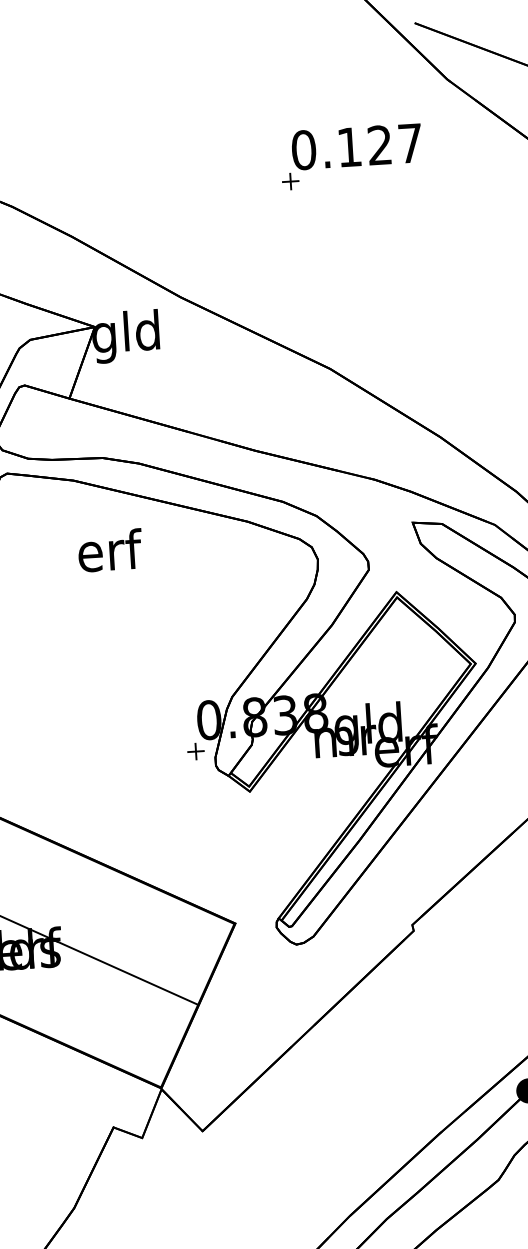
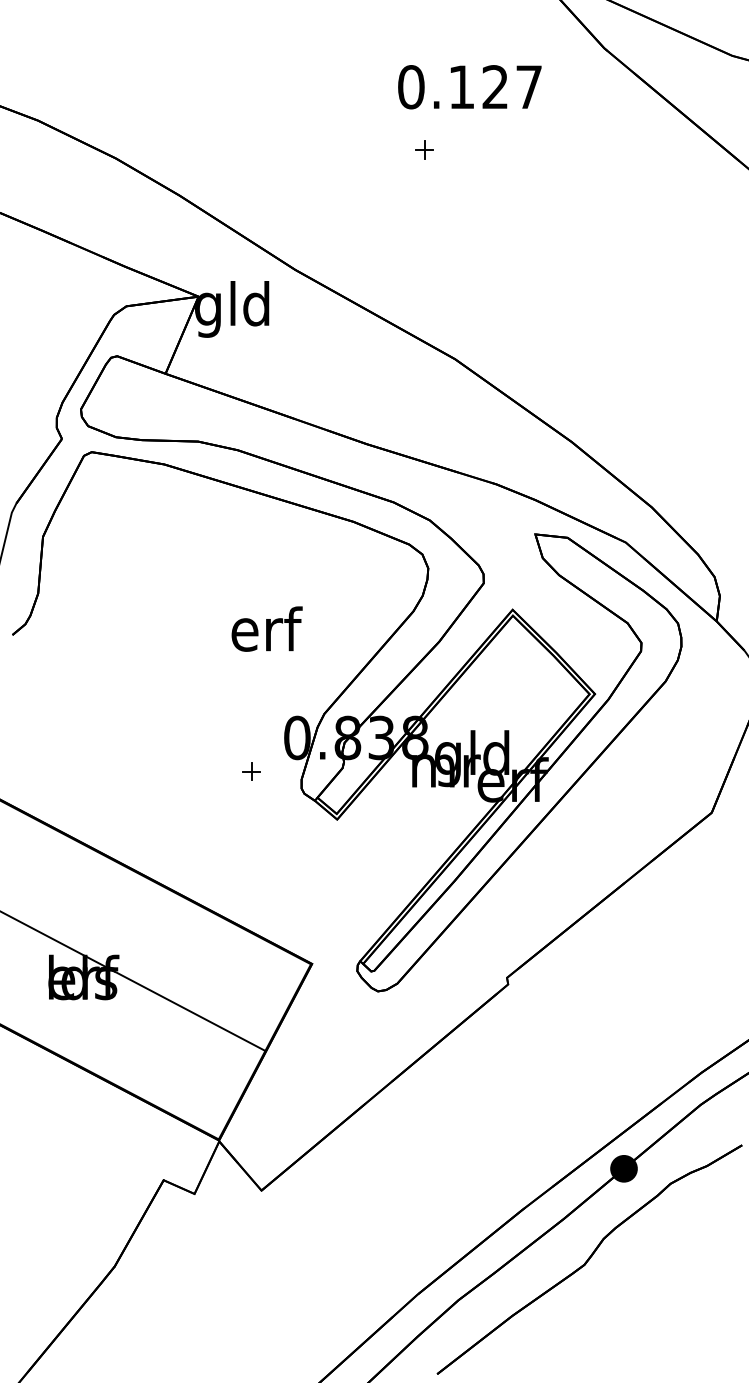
text: (356, 147) -> (469, 87), moved
text: (109, 550) -> (266, 628), moved
part: (195, 751) -> (251, 771), moved

